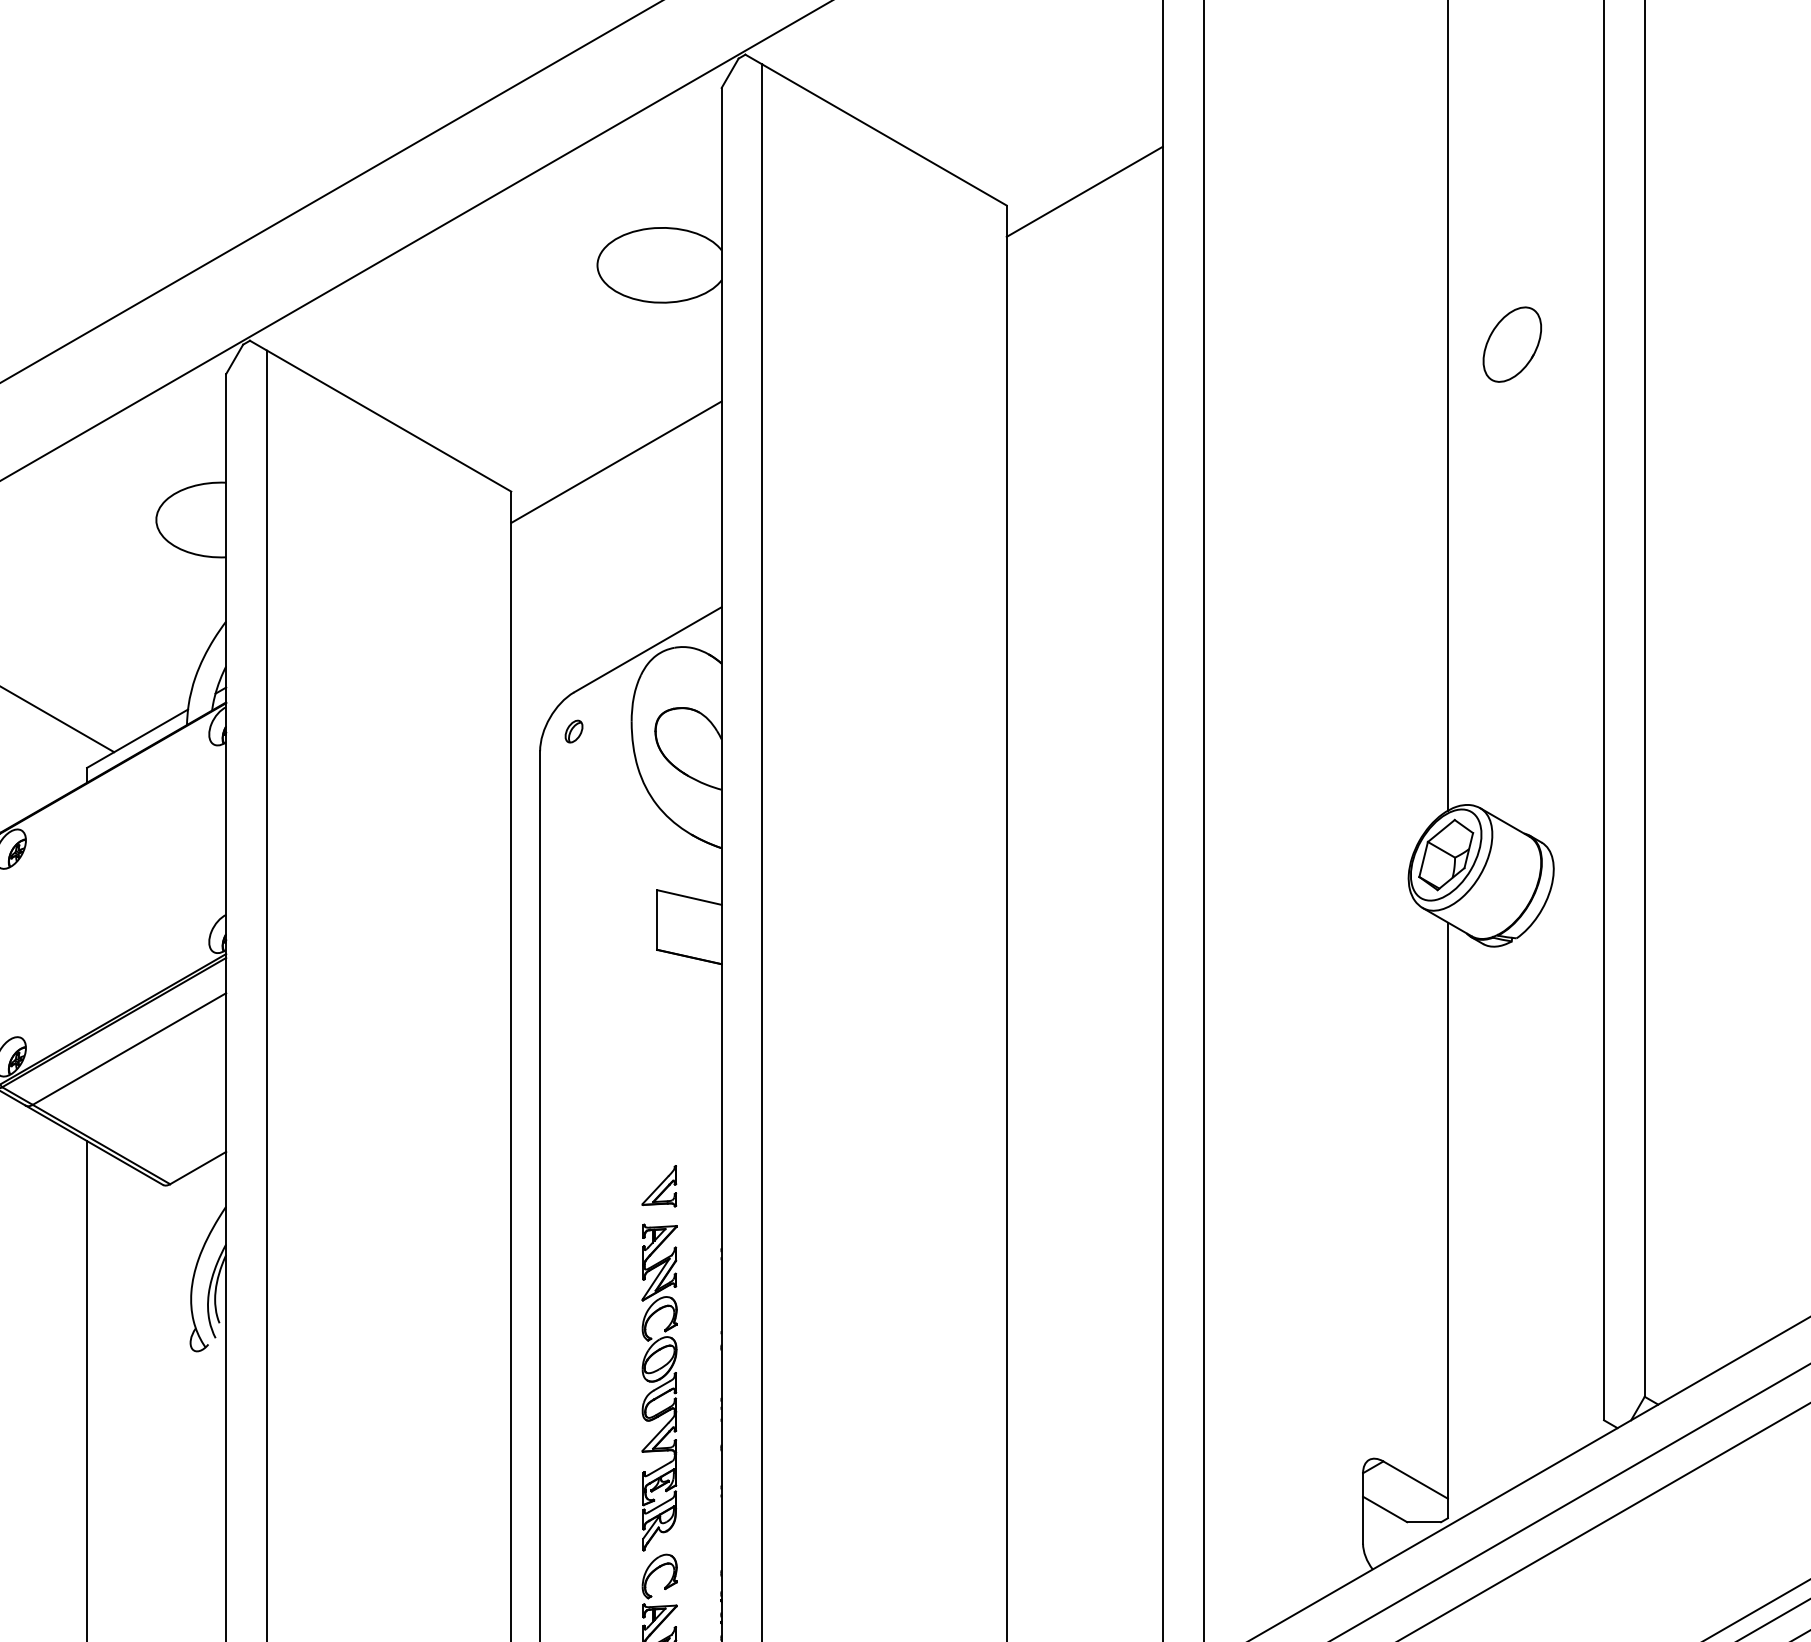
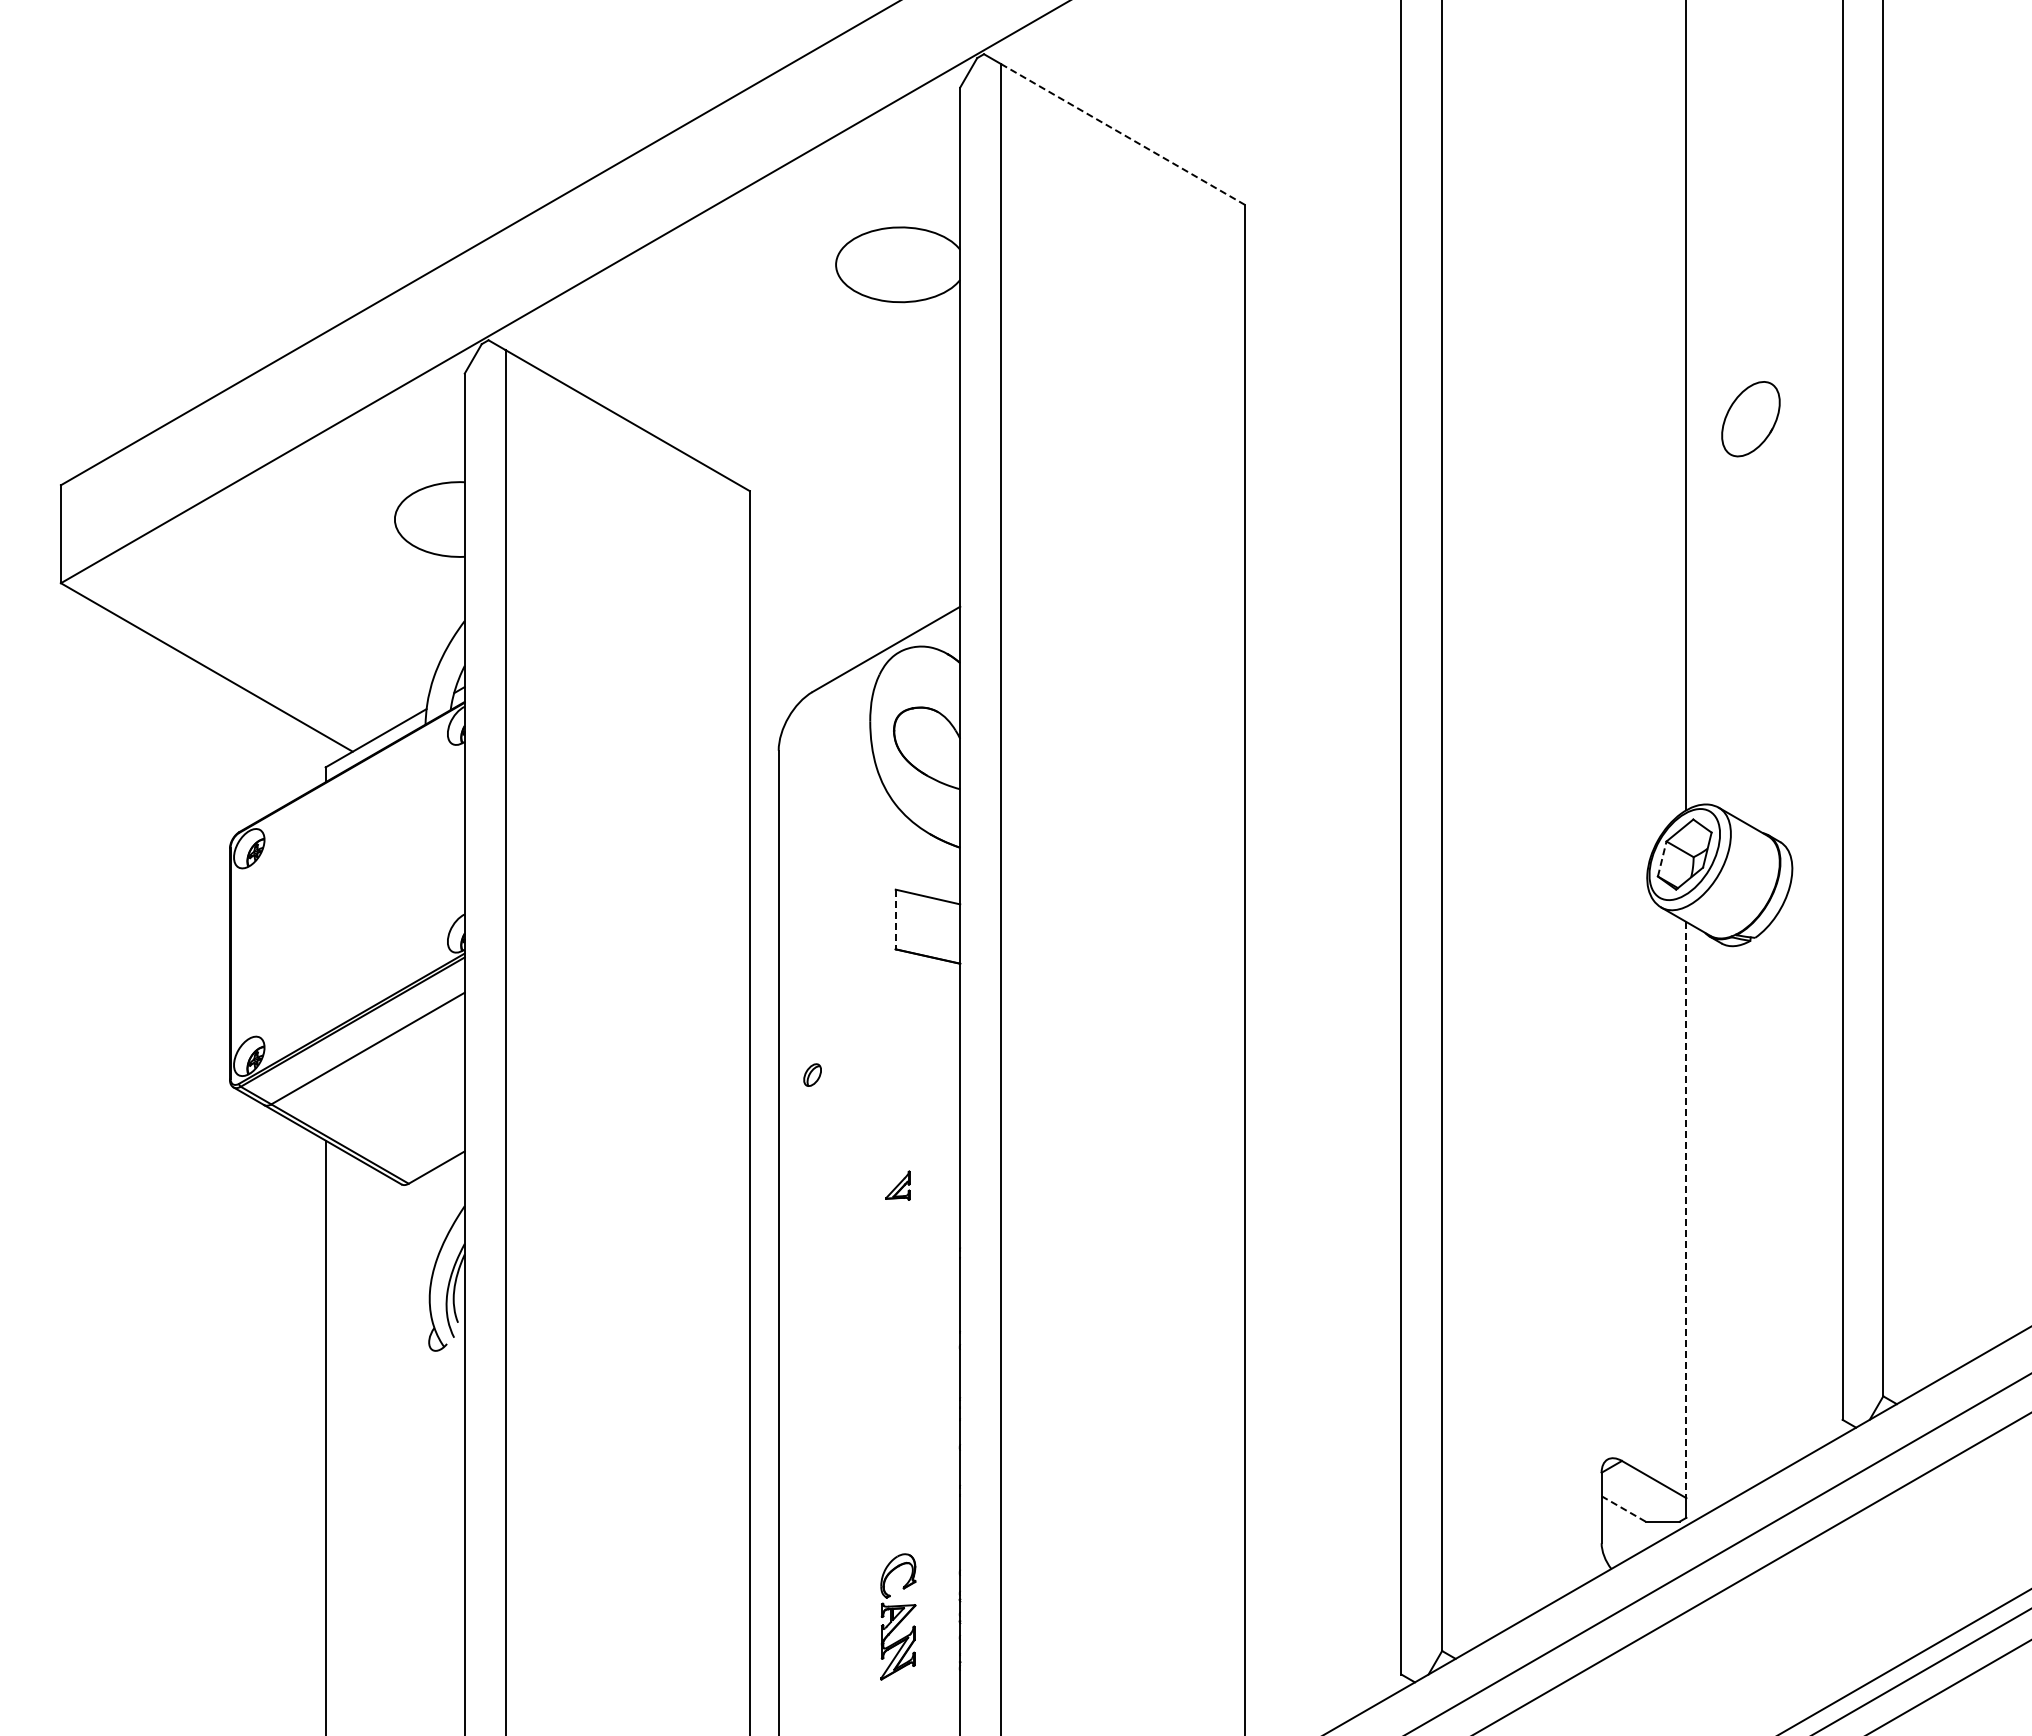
line: (884, 134) -> (1123, 134), solid -> dashed
line: (1084, 191) -> (1323, 191), removed
part: (1511, 344) -> (1750, 419), moved
line: (615, 461) -> (854, 461), removed
part: (573, 730) -> (812, 1074), moved
line: (1423, 858) -> (1662, 858), solid -> dashed
line: (656, 919) -> (895, 919), solid -> dashed
part: (658, 1185) -> (897, 1185), size x0.7
line: (1447, 1210) -> (1686, 1210), solid -> dashed
part: (659, 1387) -> (898, 1387), removed
line: (1384, 1508) -> (1623, 1508), solid -> dashed

